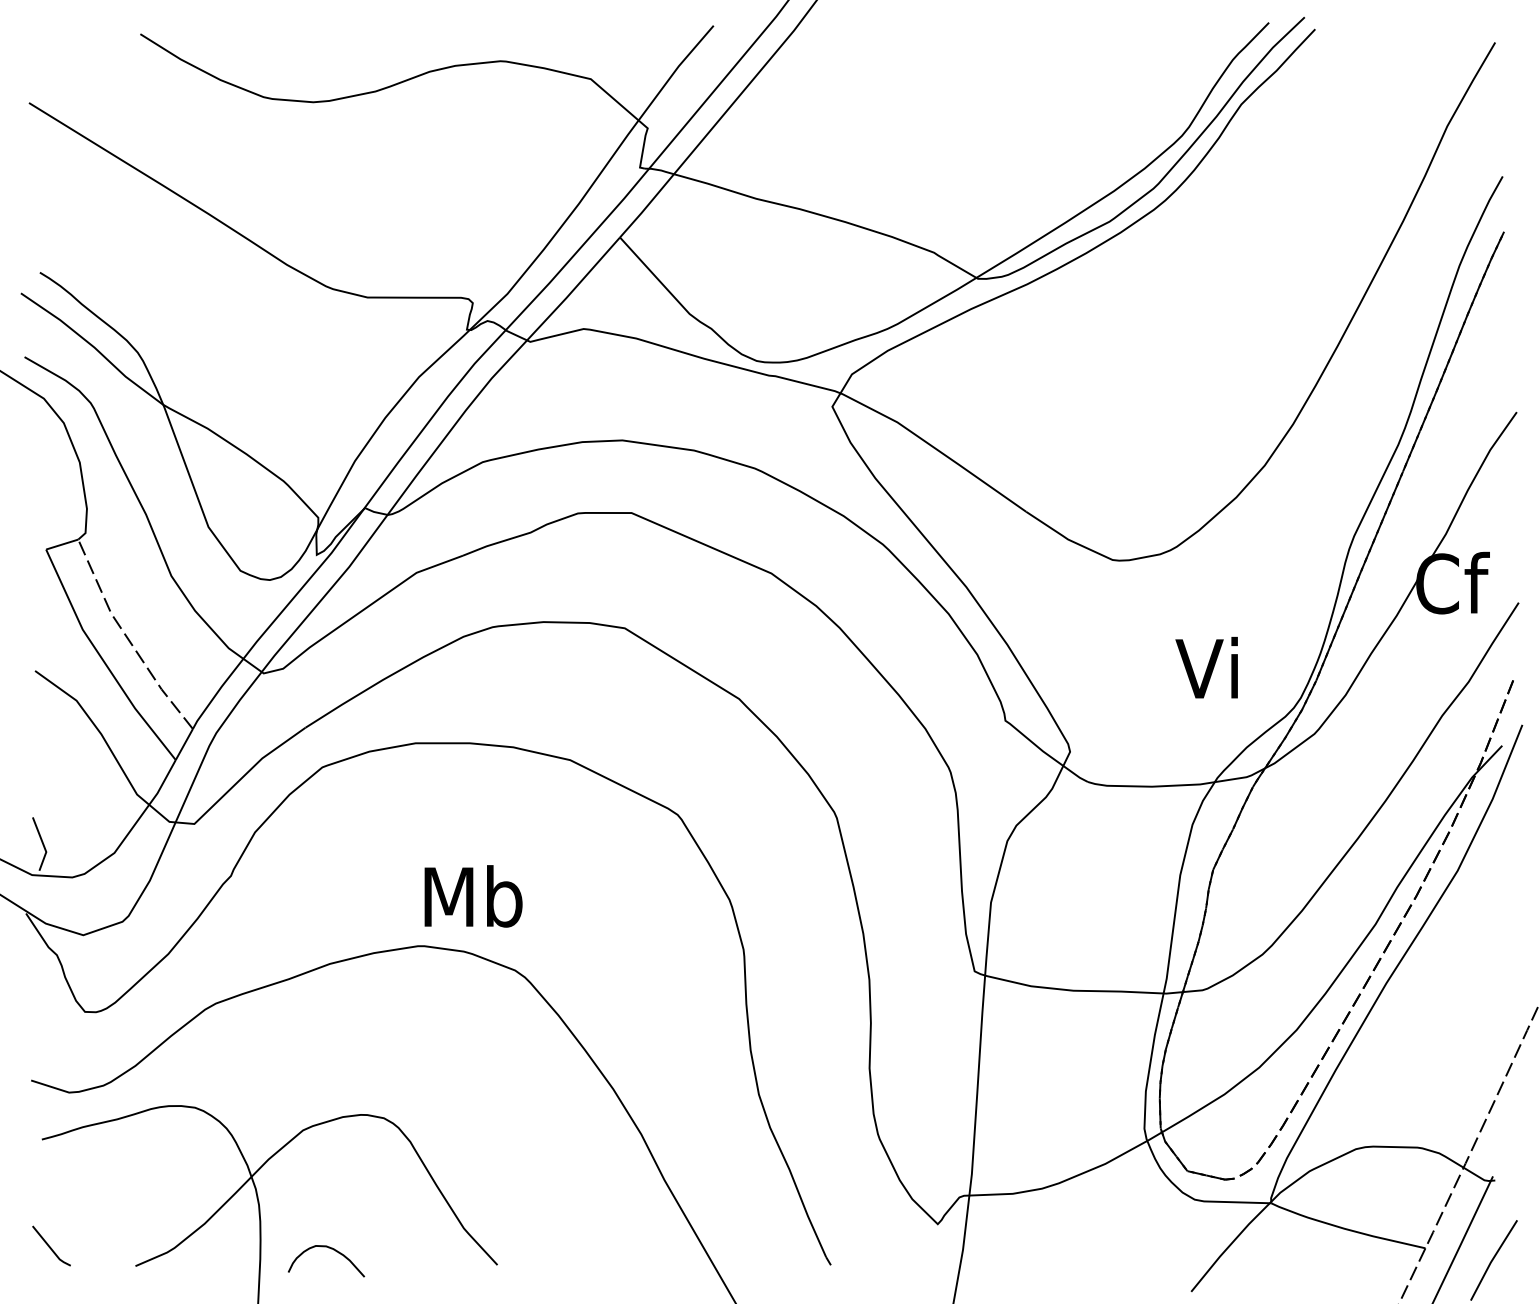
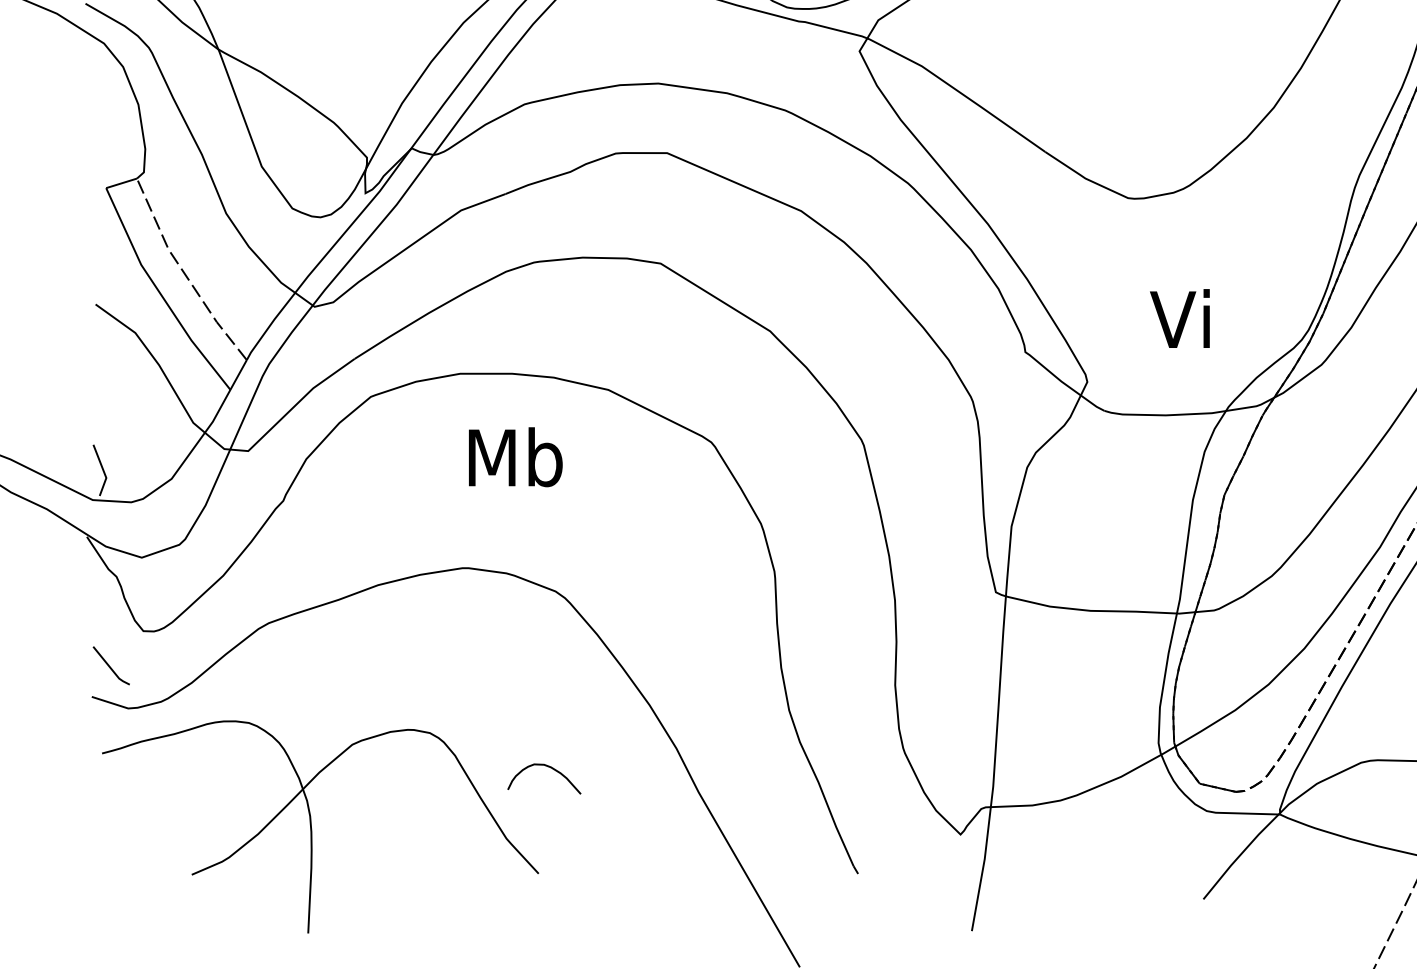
text: (1206, 667) -> (1179, 318), moved
text: (473, 896) -> (515, 457), moved
line: (50, 1246) -> (110, 666), moved
curve: (331, 1249) -> (549, 767), moved

